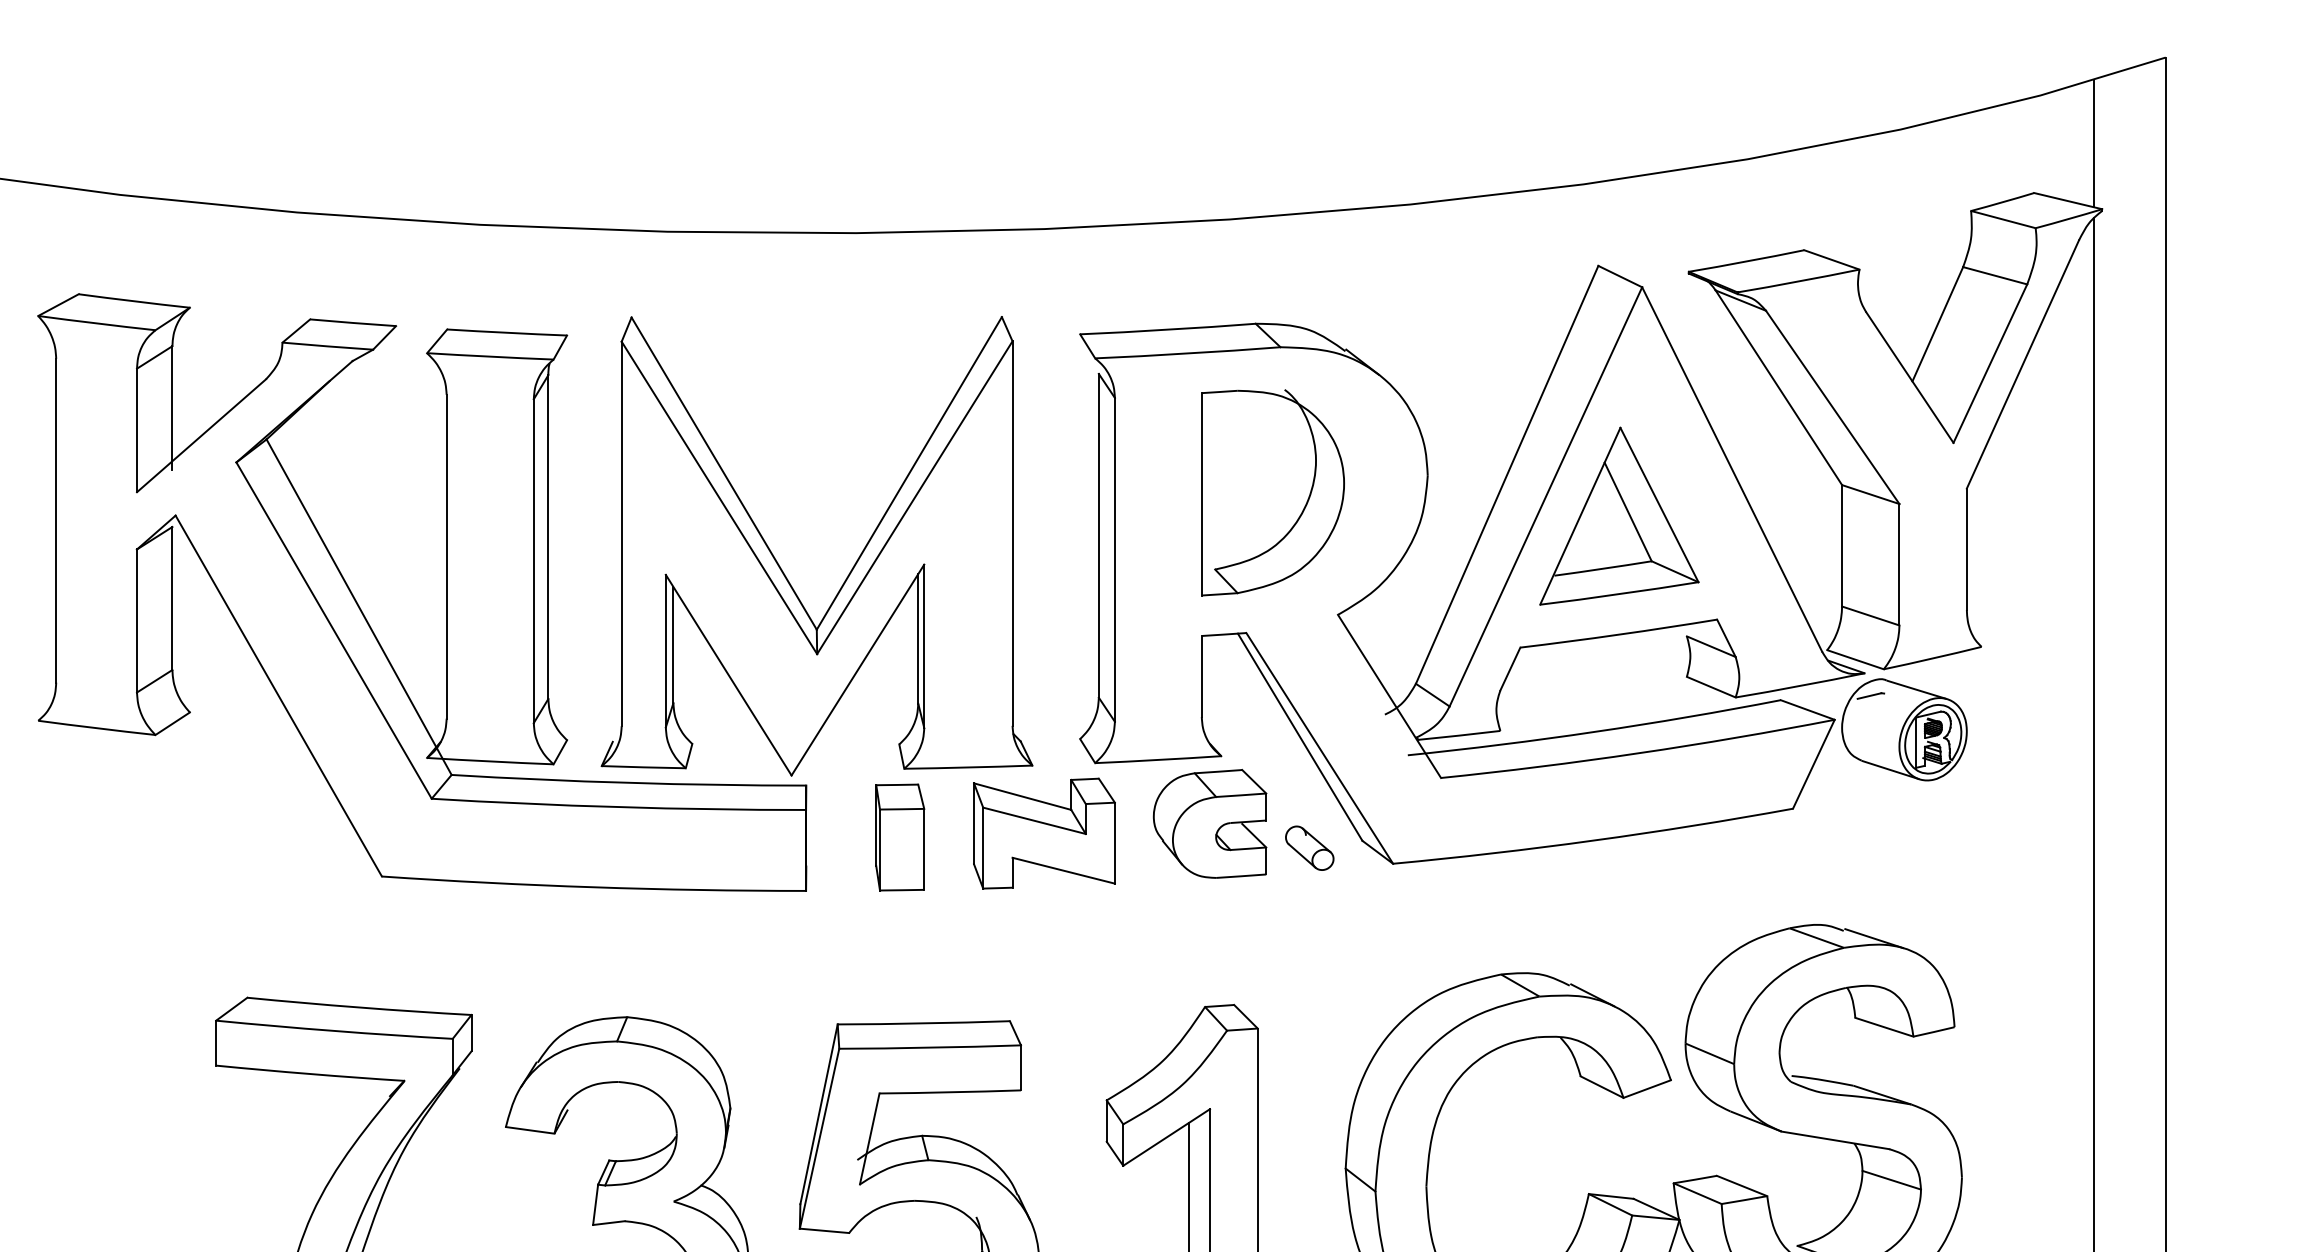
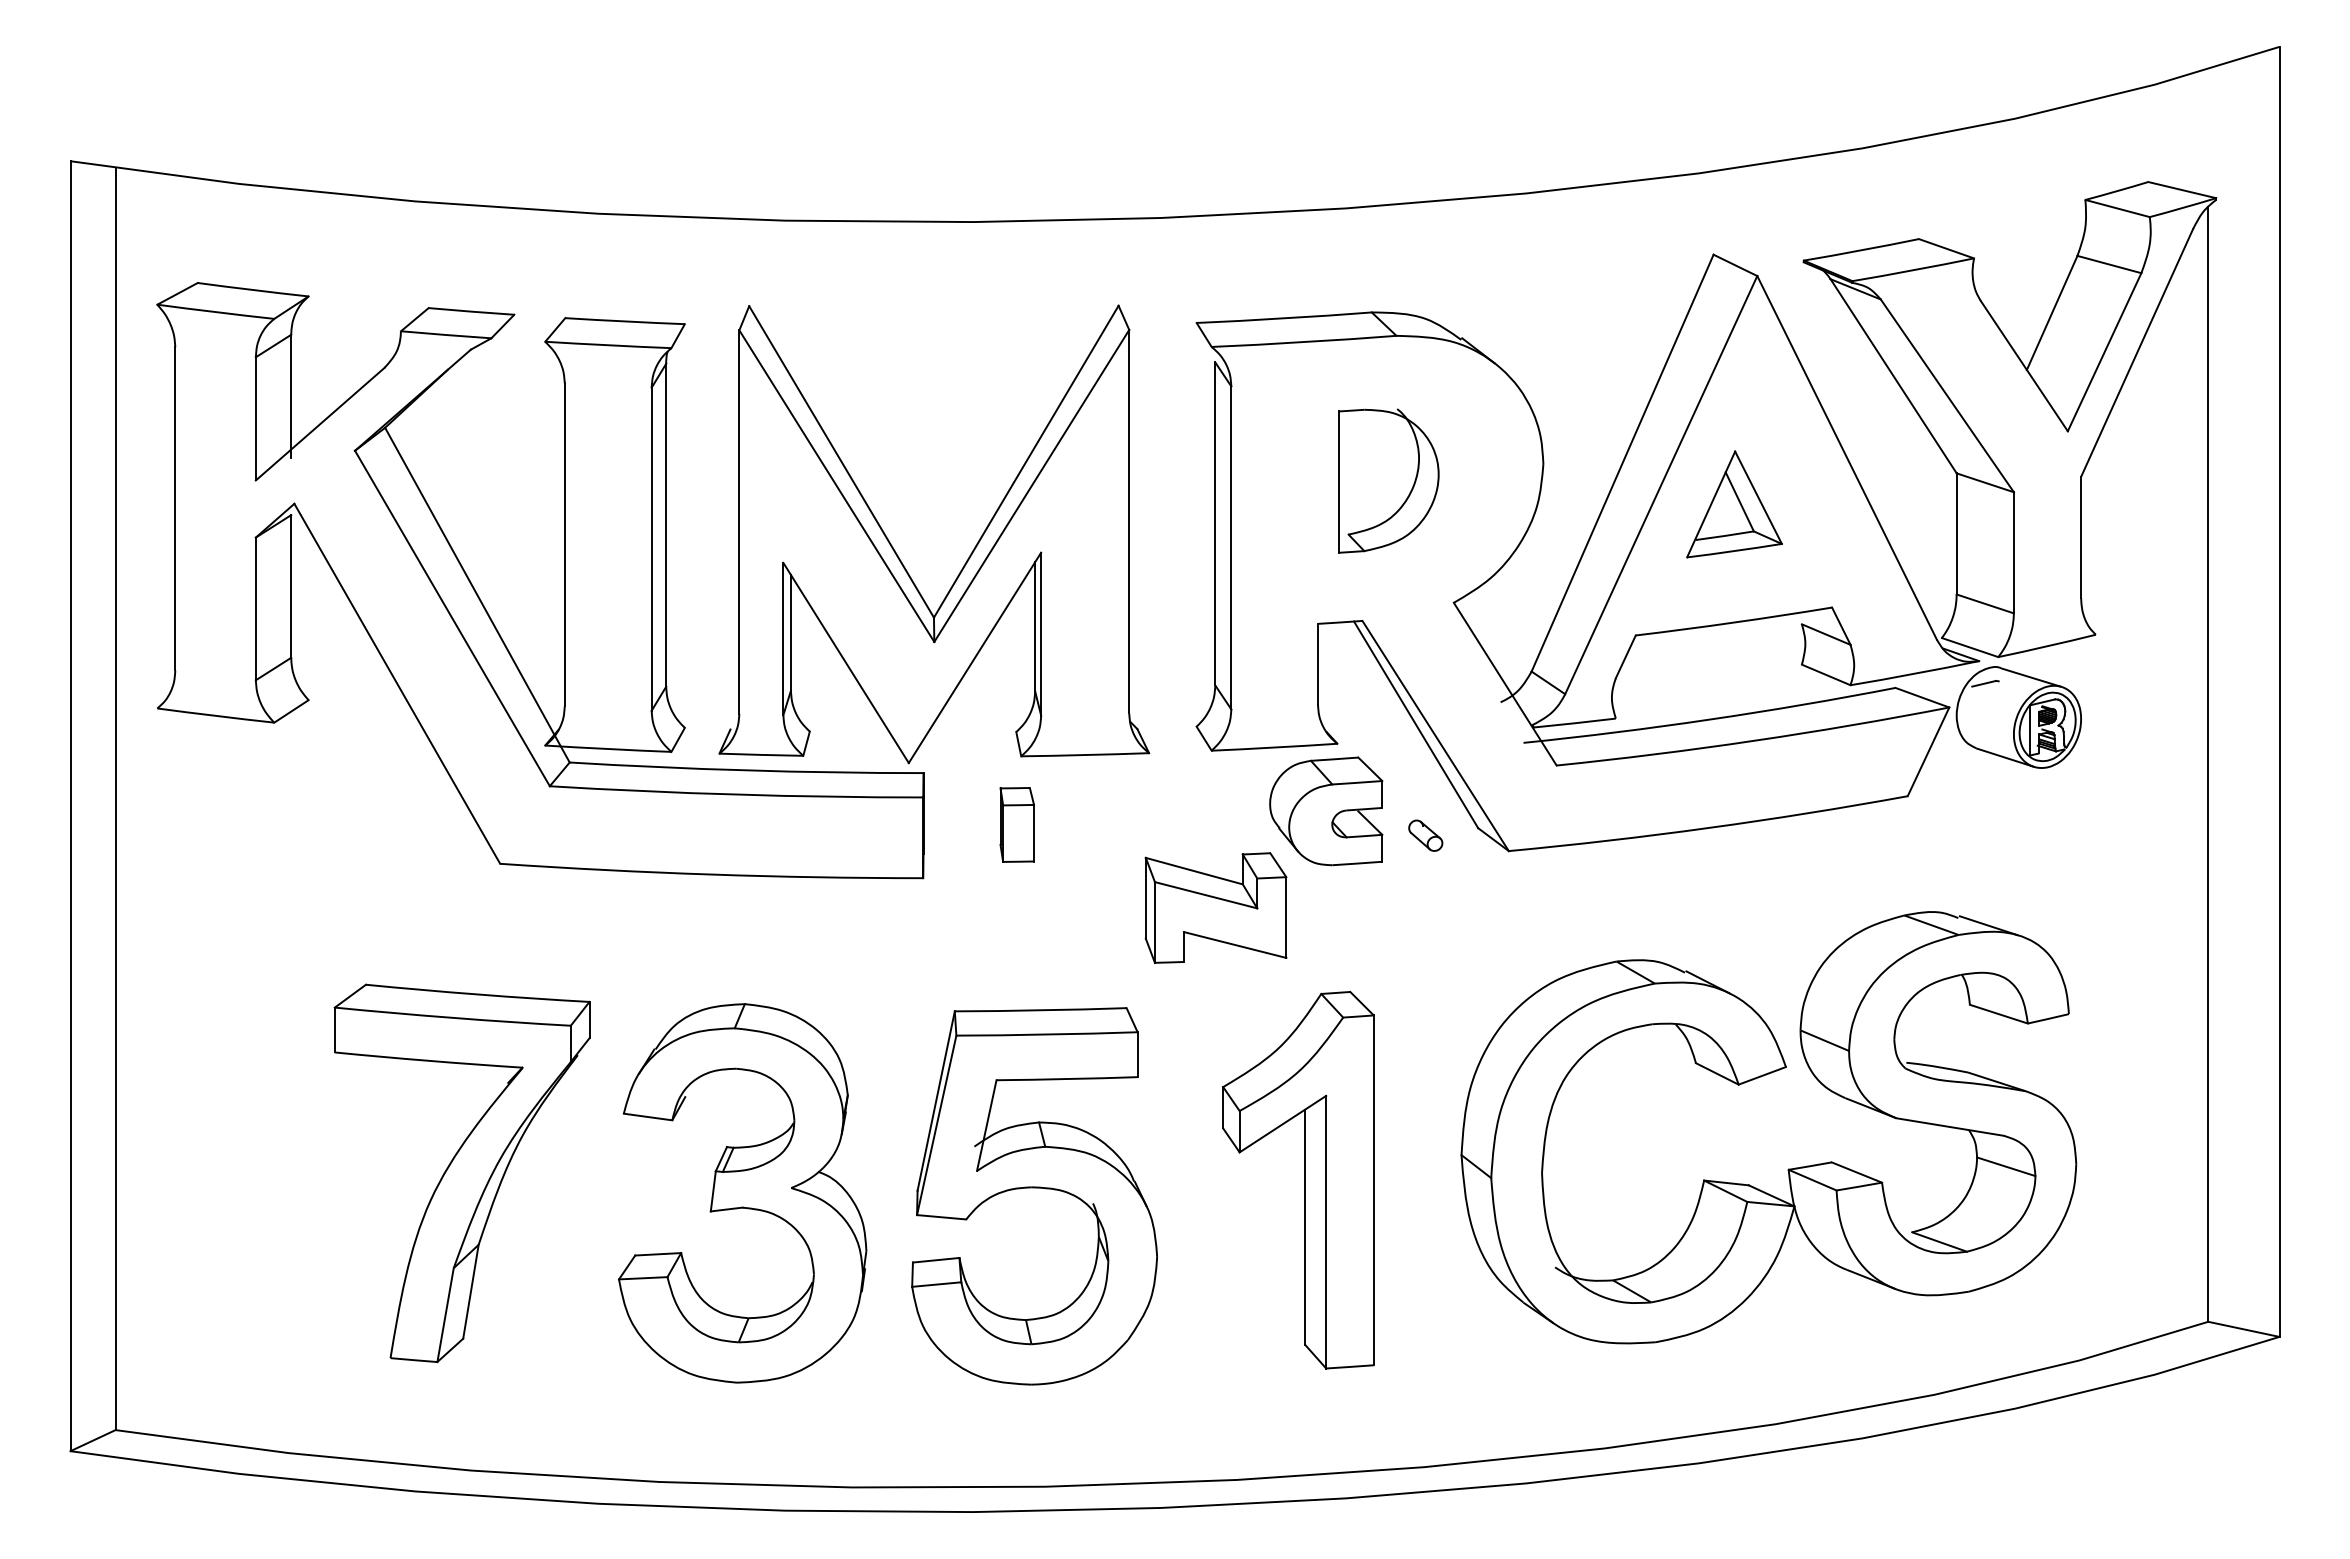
line: (2094, 143) -> (2208, 132), removed
part: (1272, 492) -> (1388, 480), size x0.7
part: (1619, 516) -> (1734, 504), size x0.6
part: (1043, 833) -> (1215, 907), moved
part: (900, 837) -> (1017, 824), size x0.7
part: (1309, 848) -> (1425, 835), size x0.7

